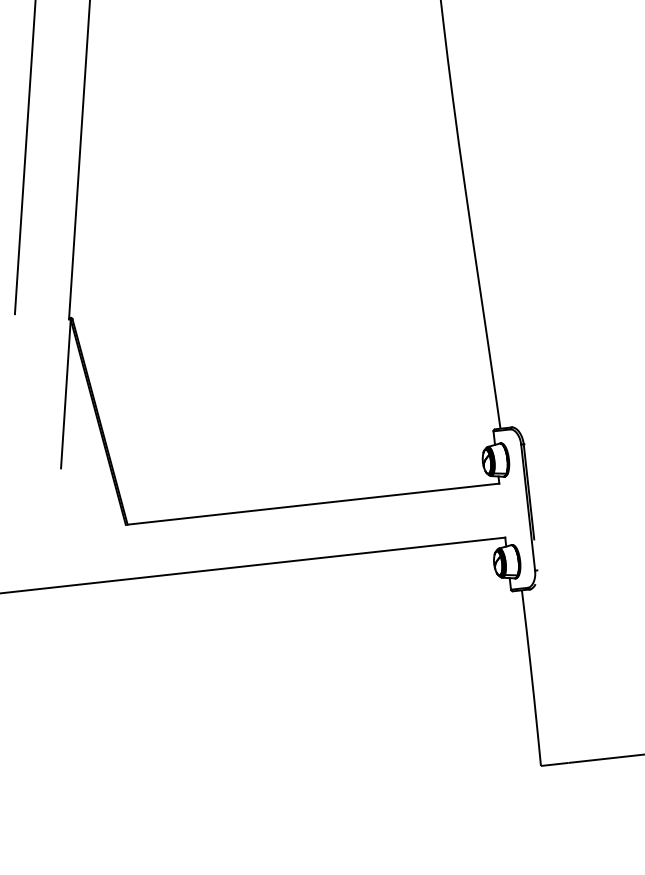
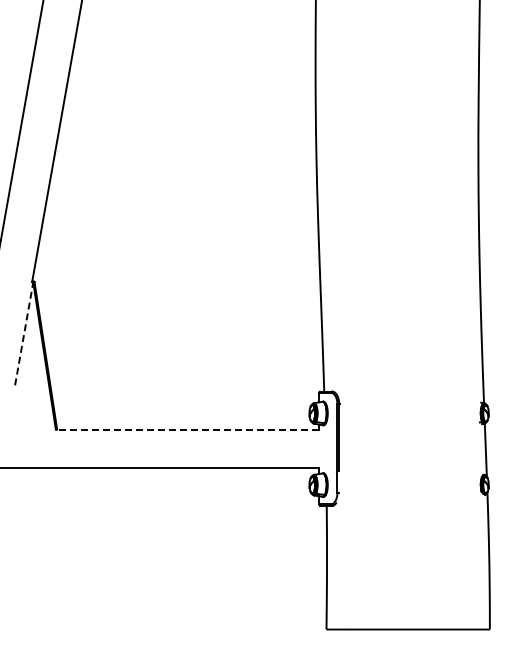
line: (66, 393) -> (24, 333), solid -> dashed
line: (312, 504) -> (187, 429), solid -> dashed

